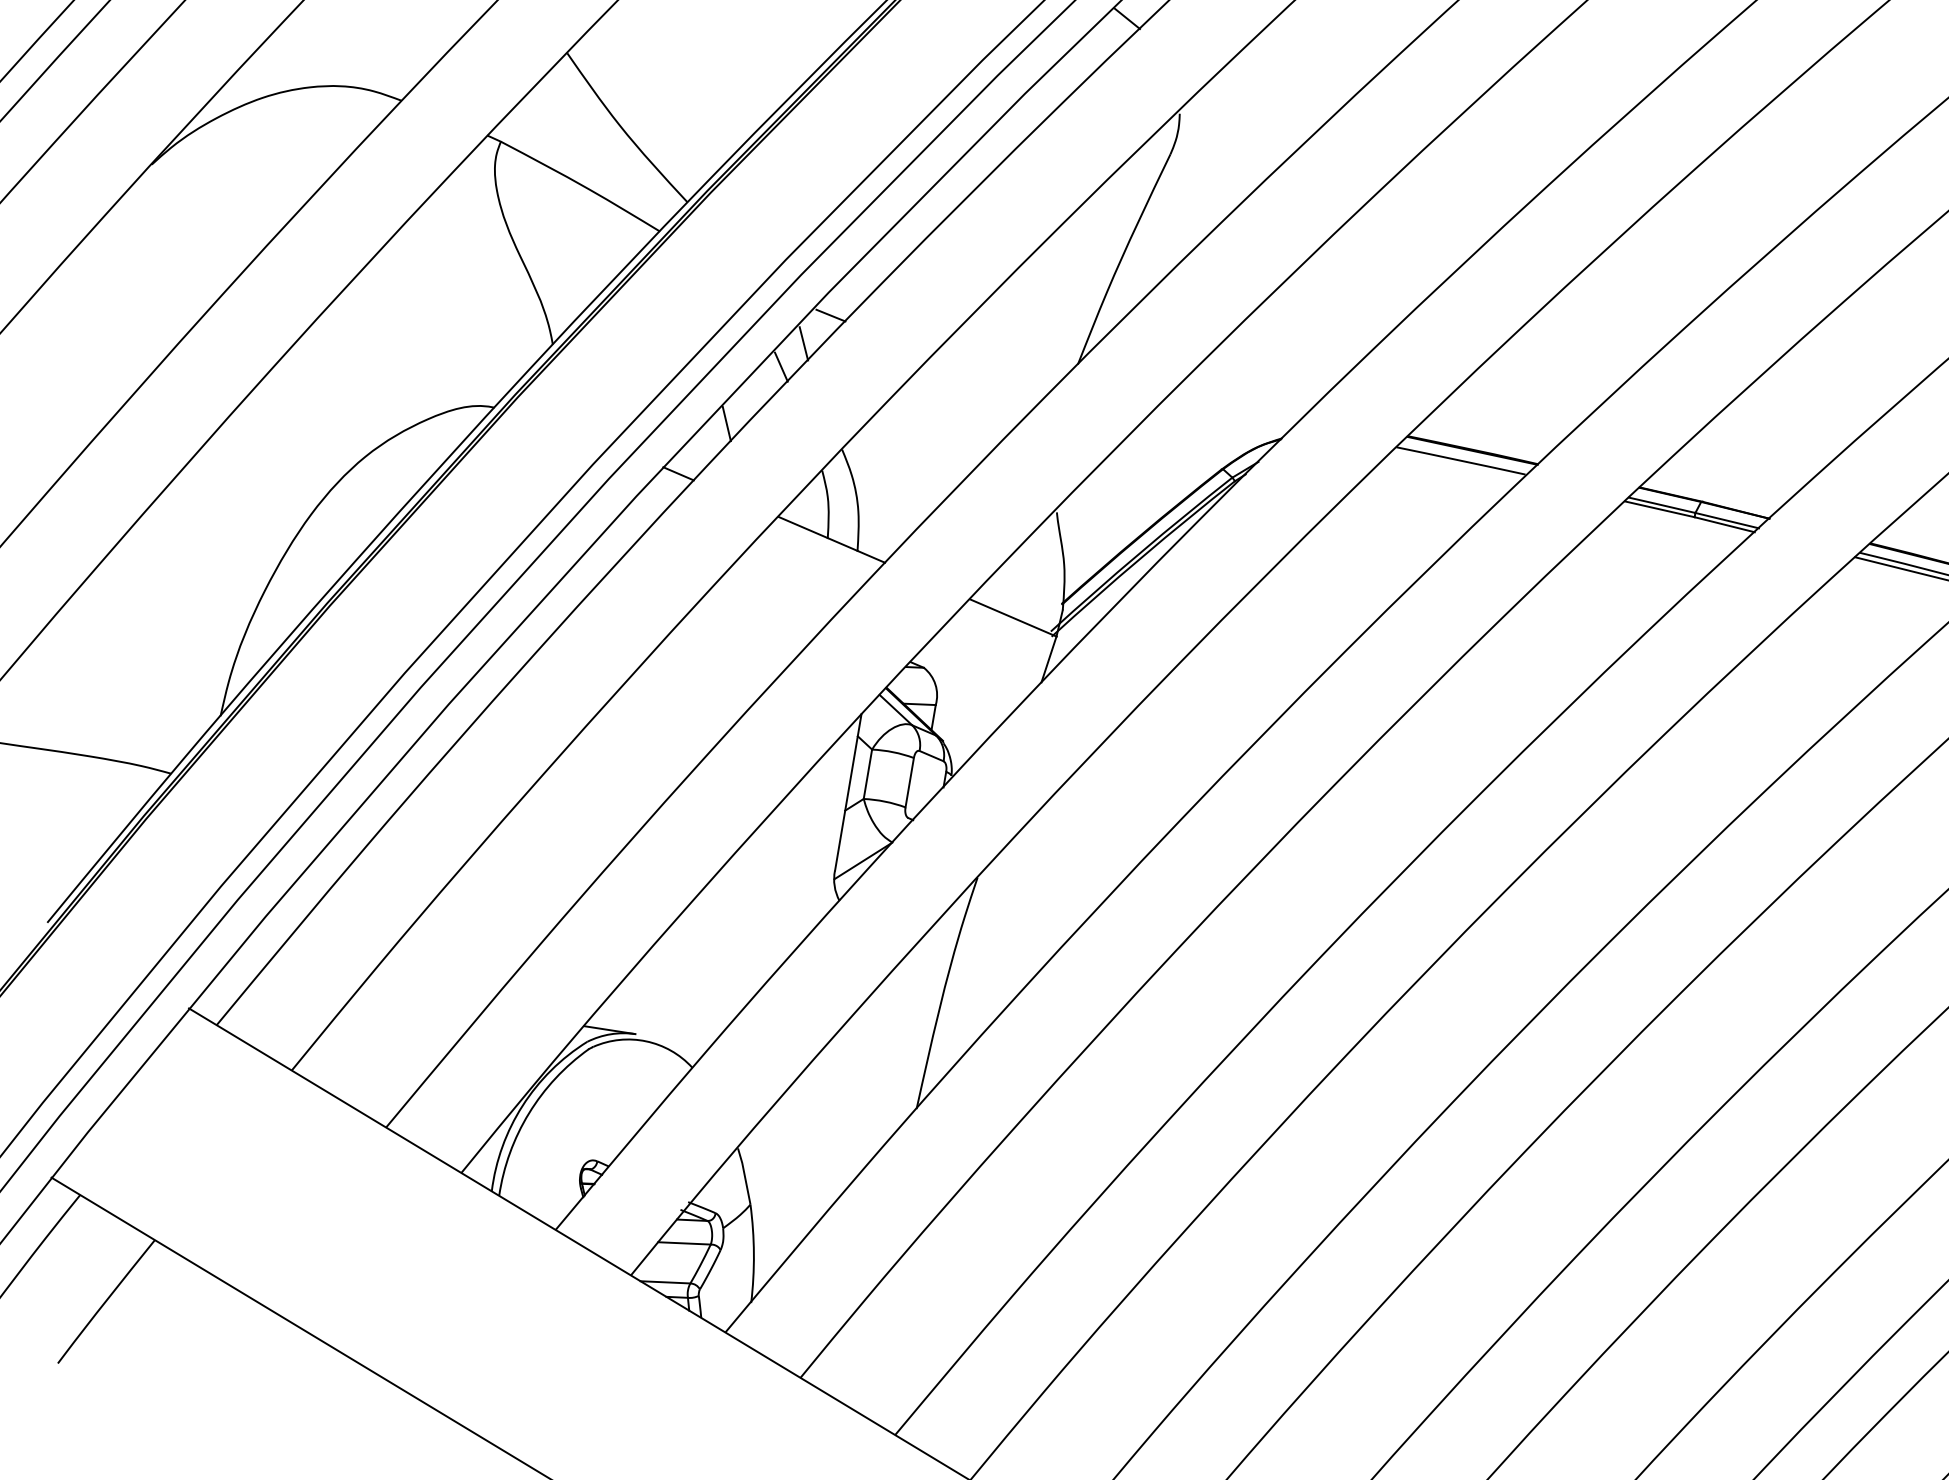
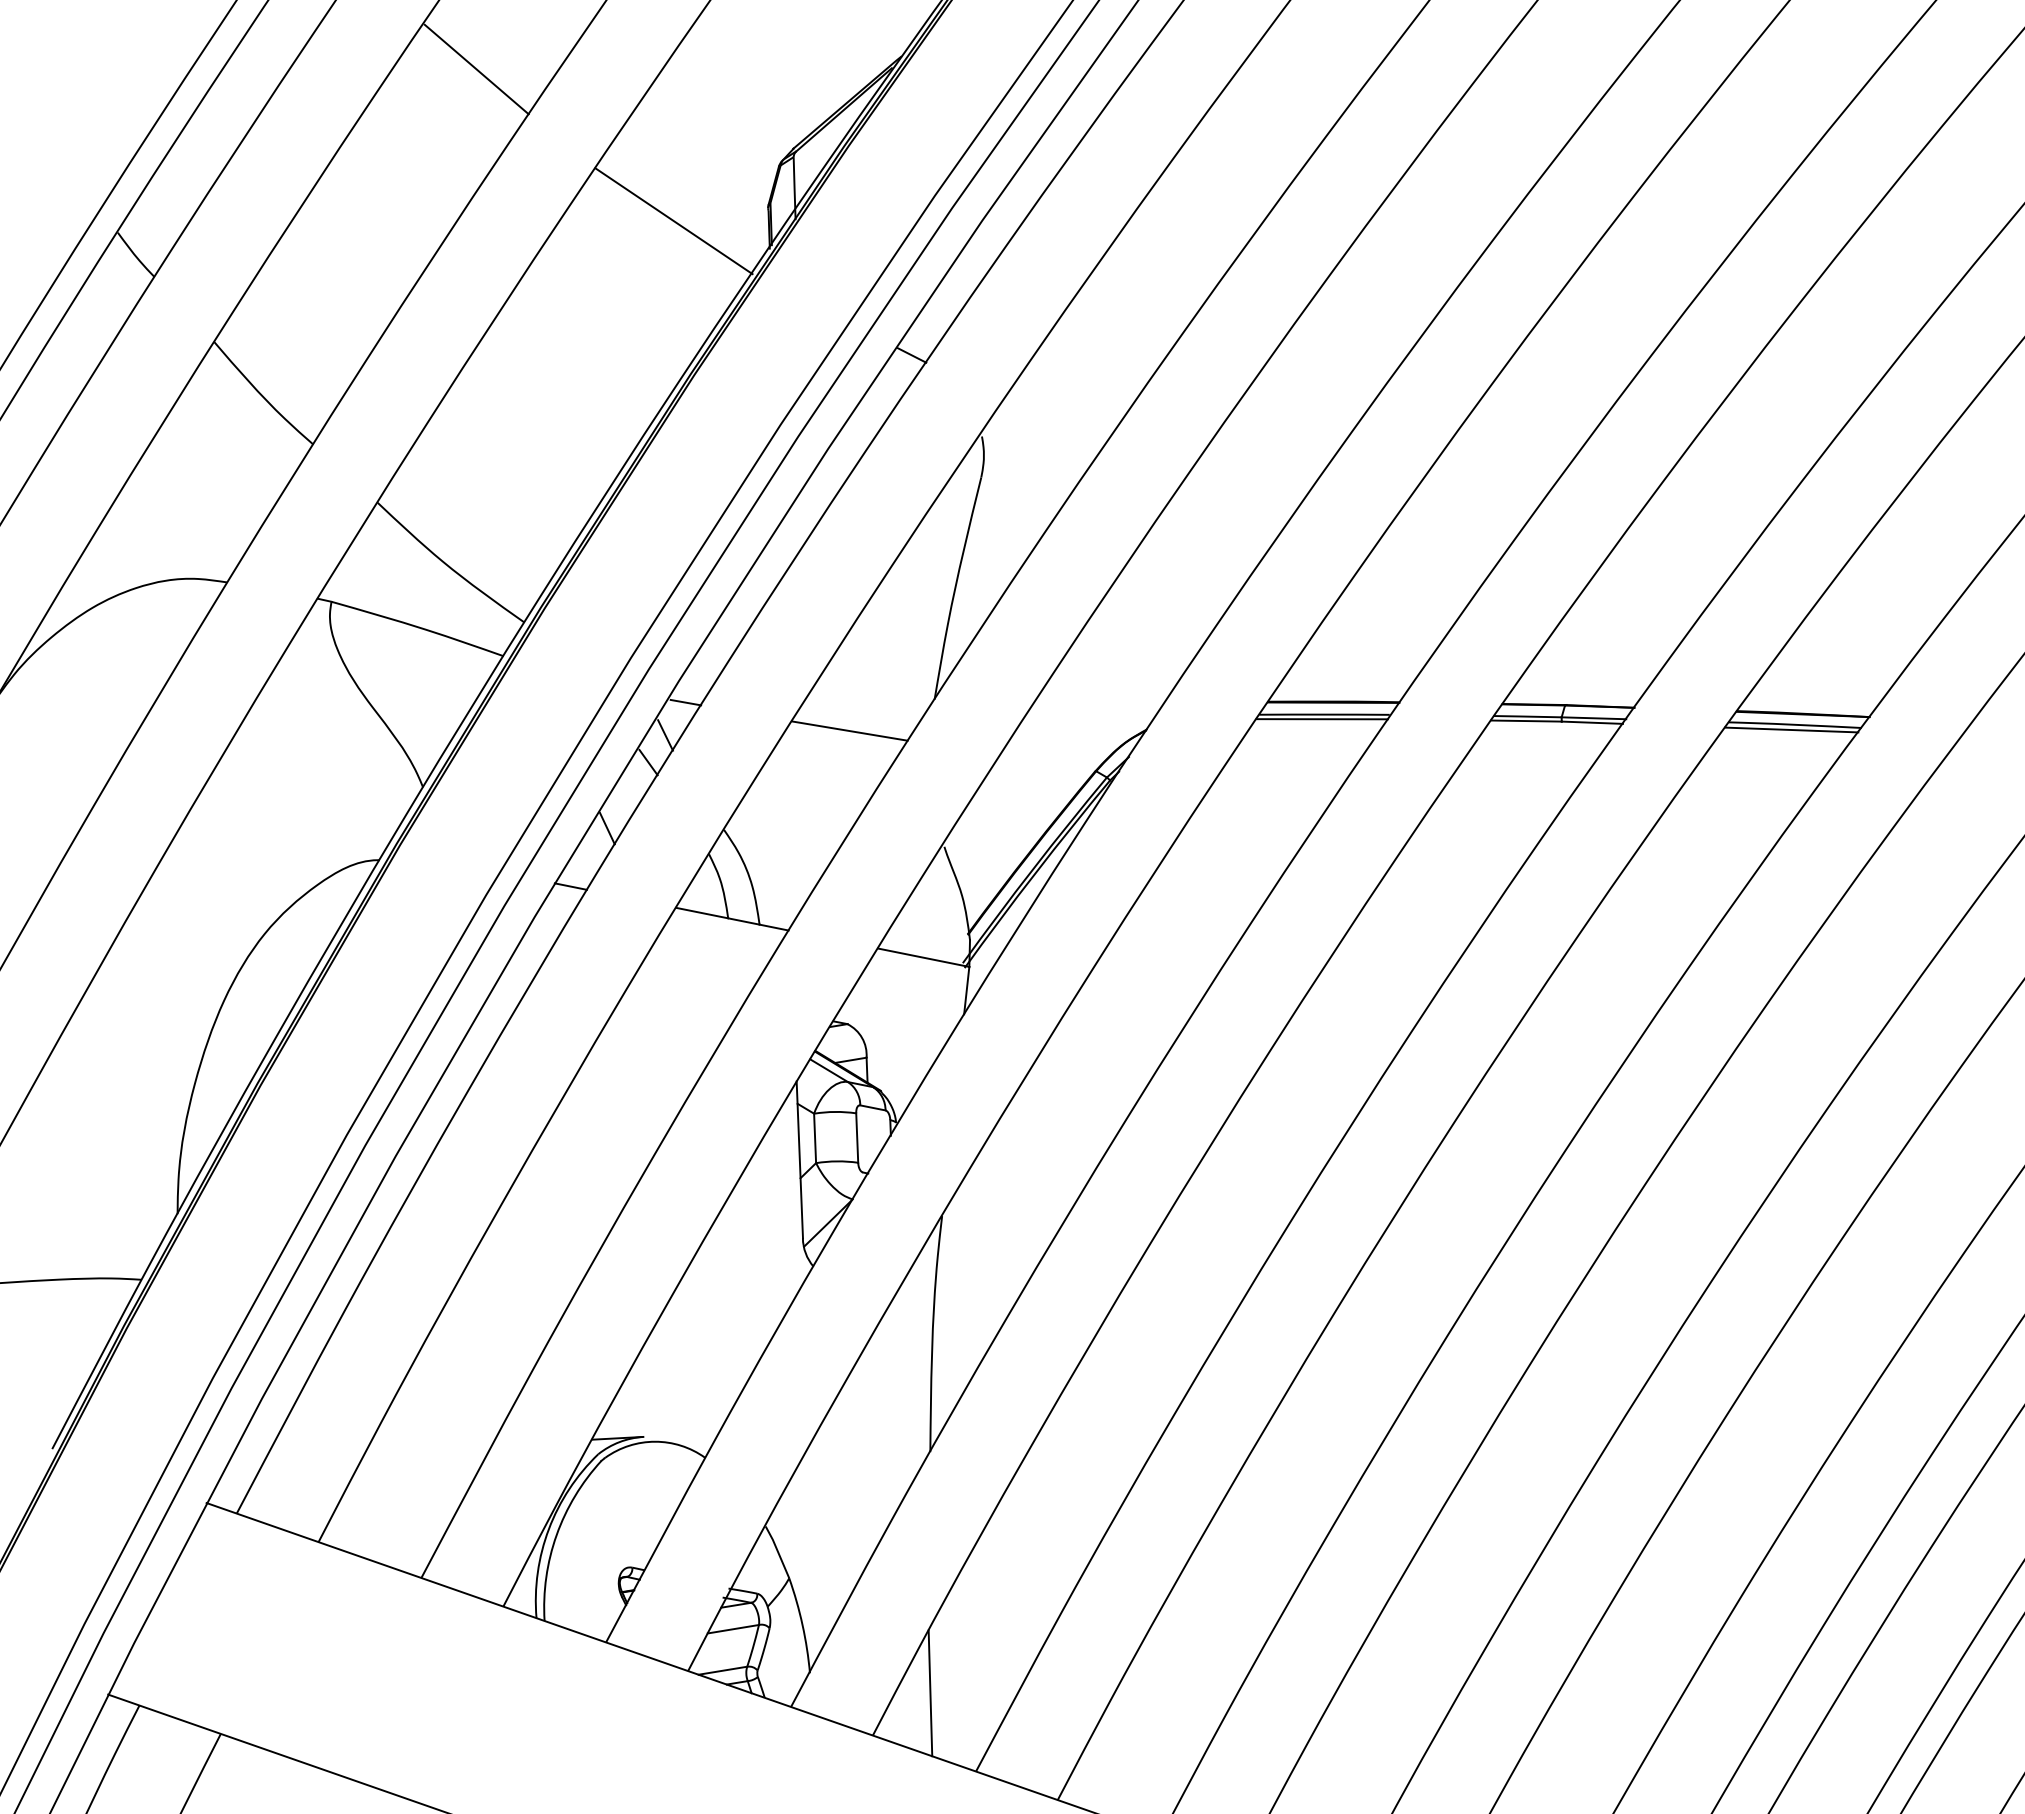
line: (987, 377) -> (849, 730), added
line: (1457, 464) -> (1321, 719), added
line: (866, 1348) -> (930, 1693), added

